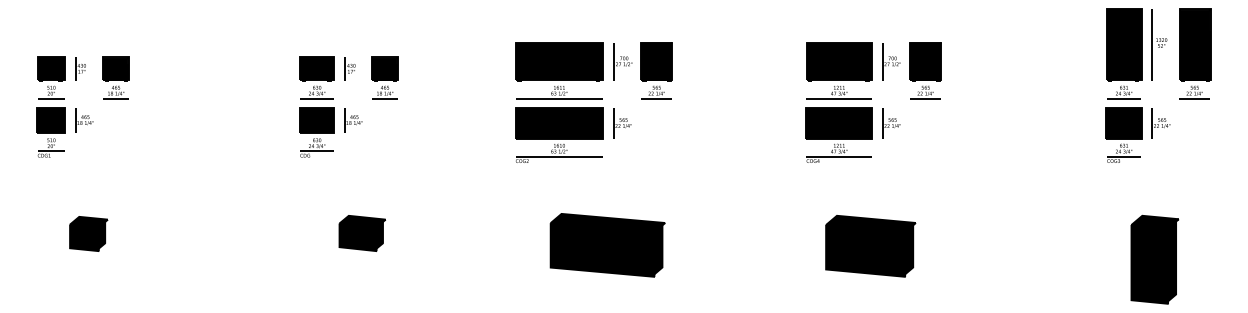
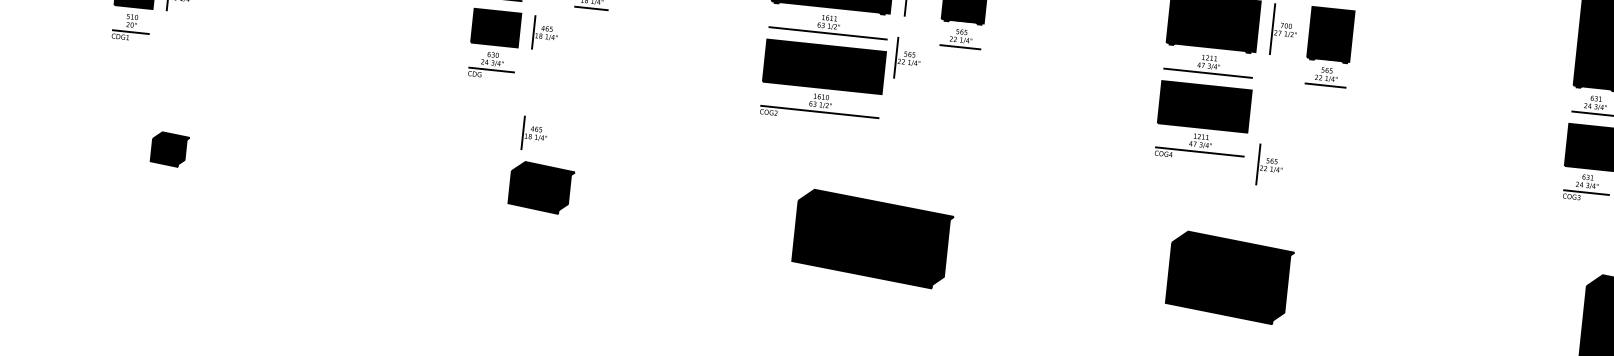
part: (622, 123) -> (907, 58), moved
part: (891, 123) -> (1270, 165), moved
part: (353, 194) -> (534, 133), added
part: (88, 233) -> (169, 148), size x0.7

